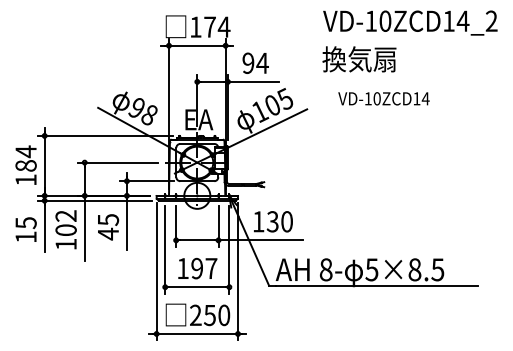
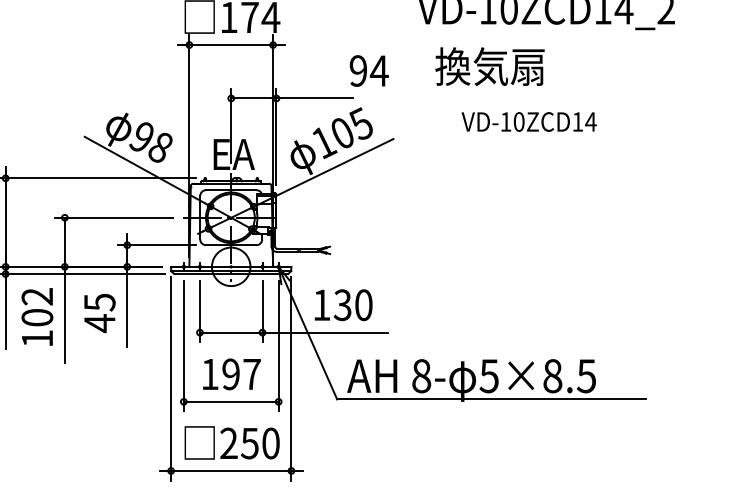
text: (359, 59) -> (490, 66), moved
text: (255, 62) -> (368, 69), moved
text: (383, 98) -> (528, 121), moved

